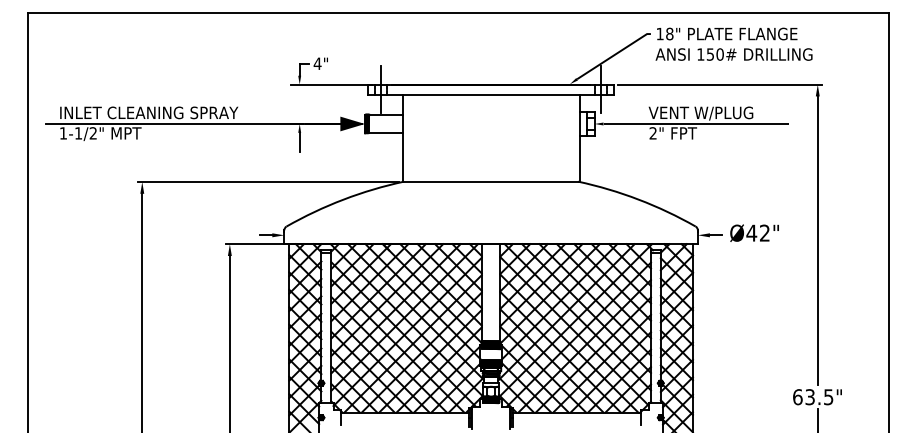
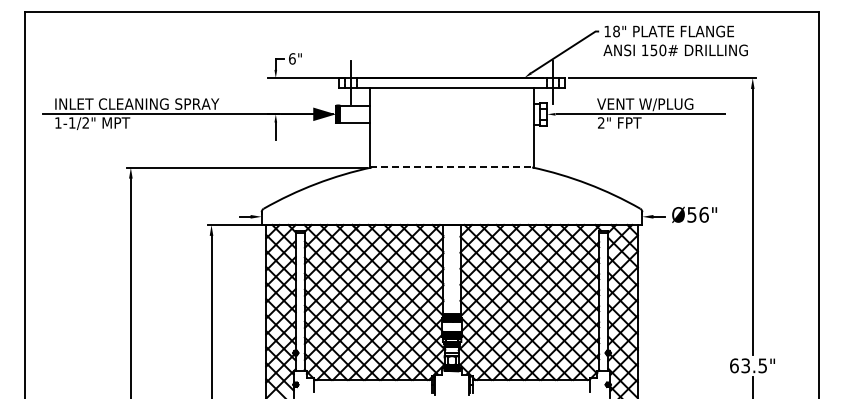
text: (316, 63) -> (291, 58), 4" -> 6"
line: (491, 181) -> (452, 167), solid -> dashed
text: (757, 232) -> (697, 214), Ø42" -> Ø56"

